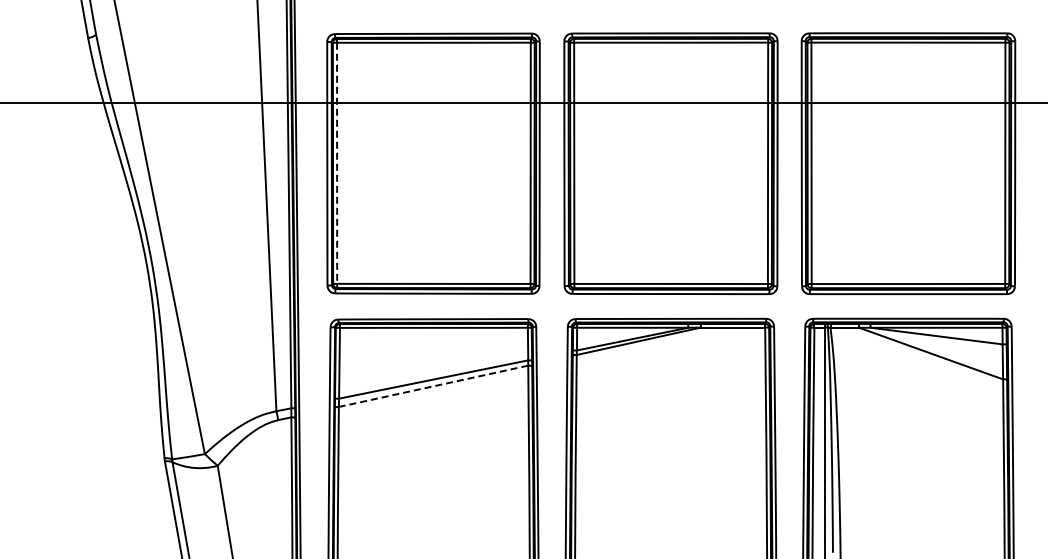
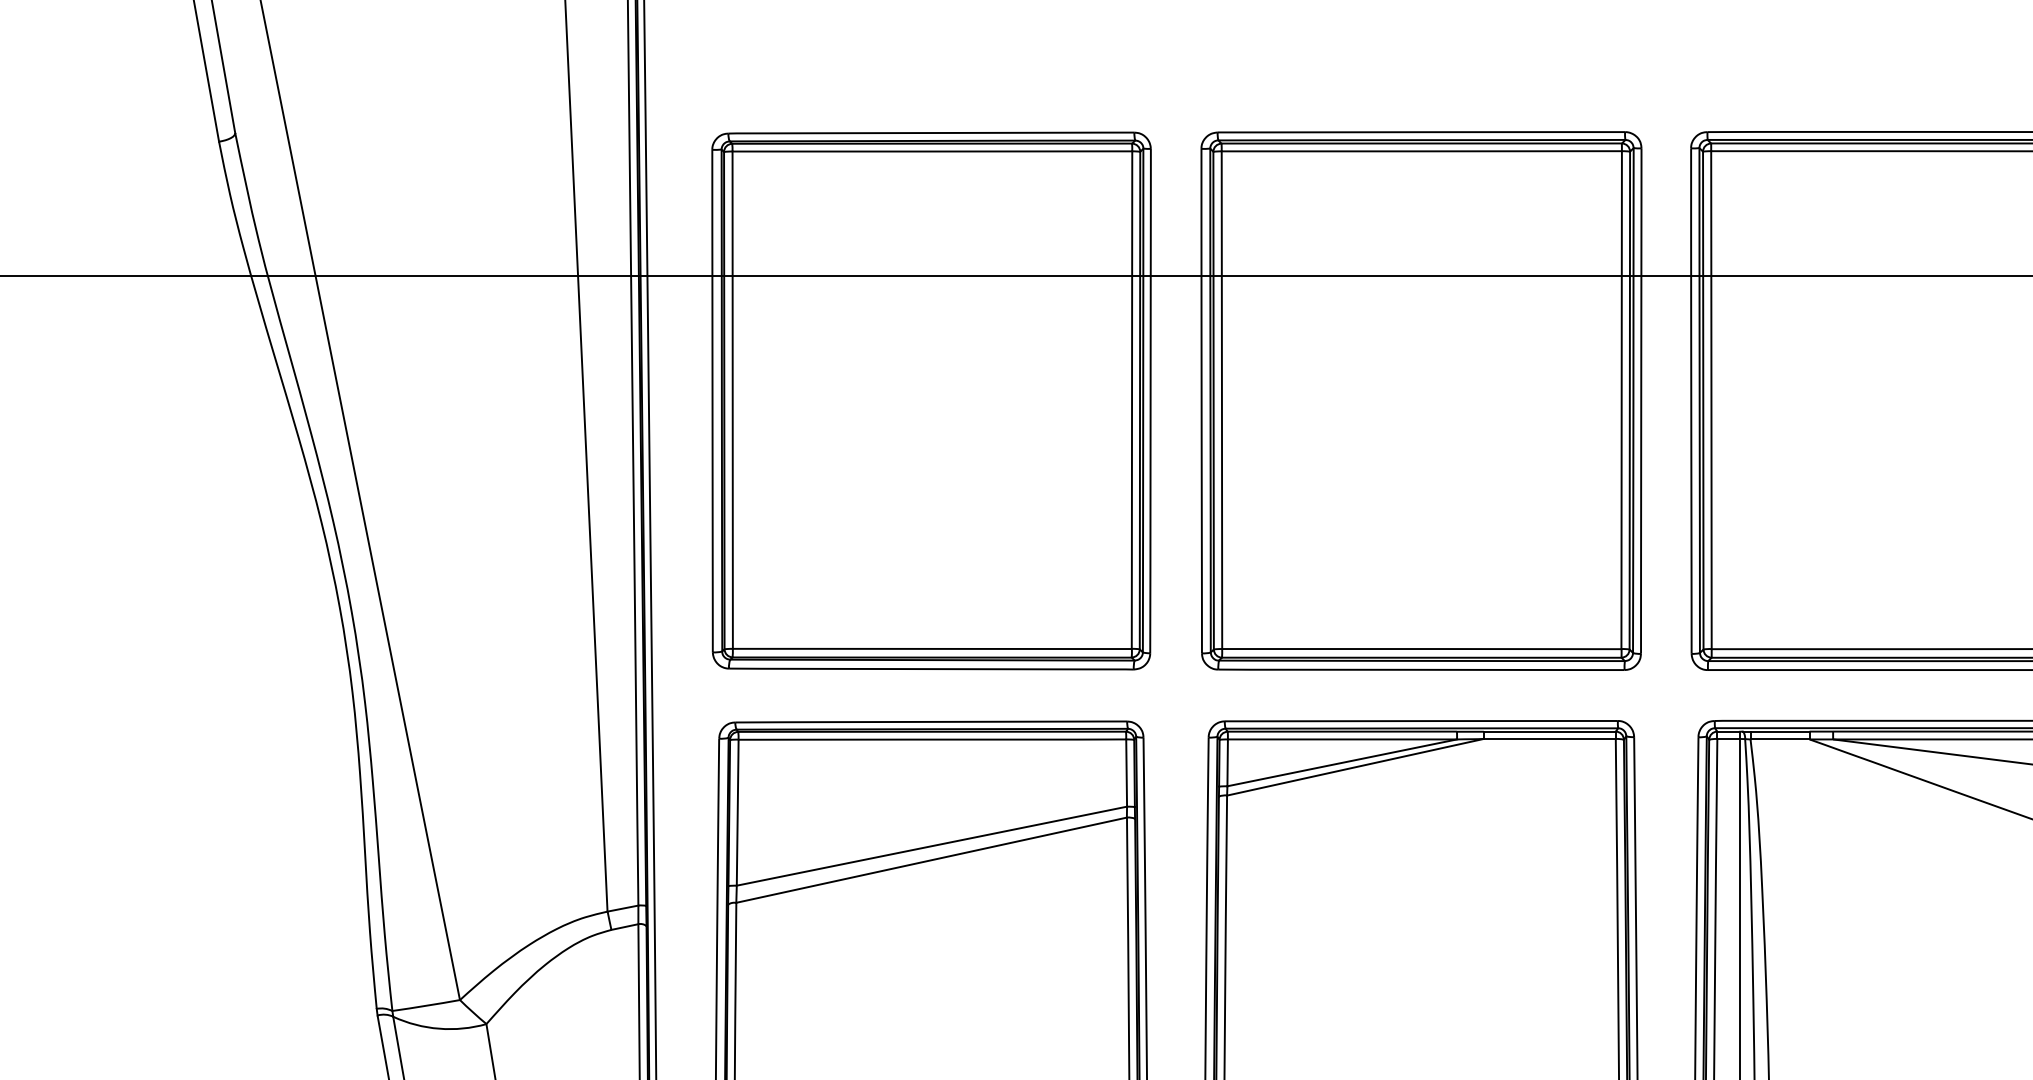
line: (337, 163) -> (733, 400), dashed -> solid
line: (433, 386) -> (931, 860), dashed -> solid

